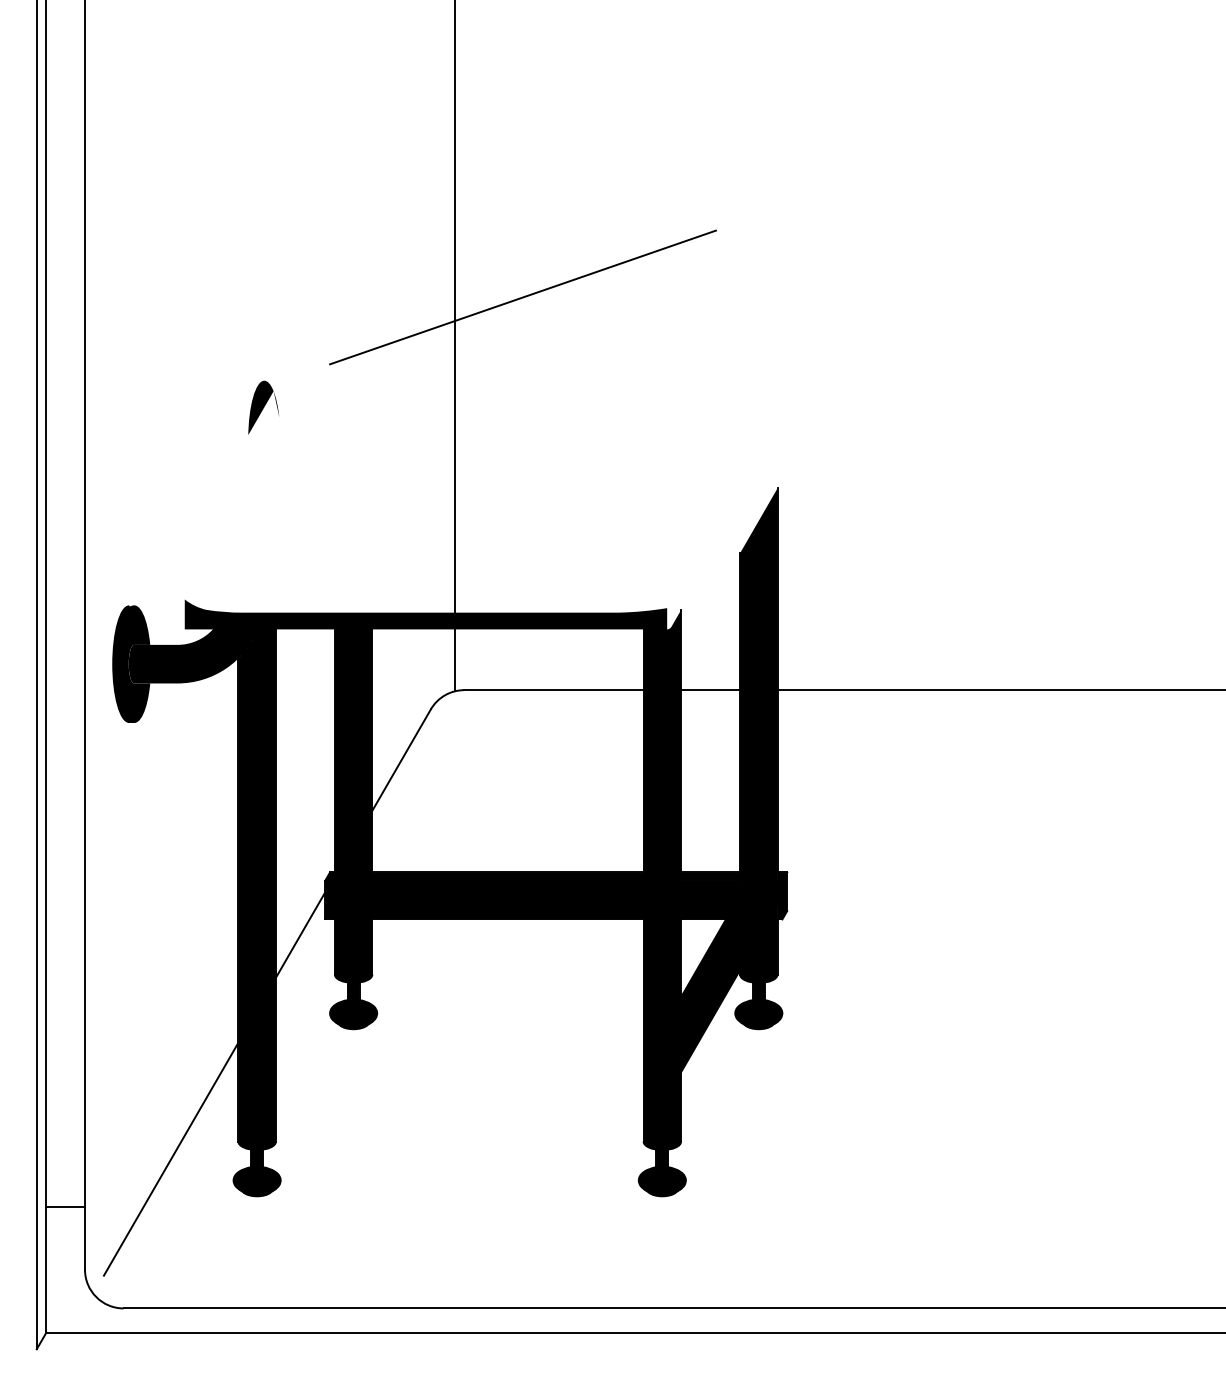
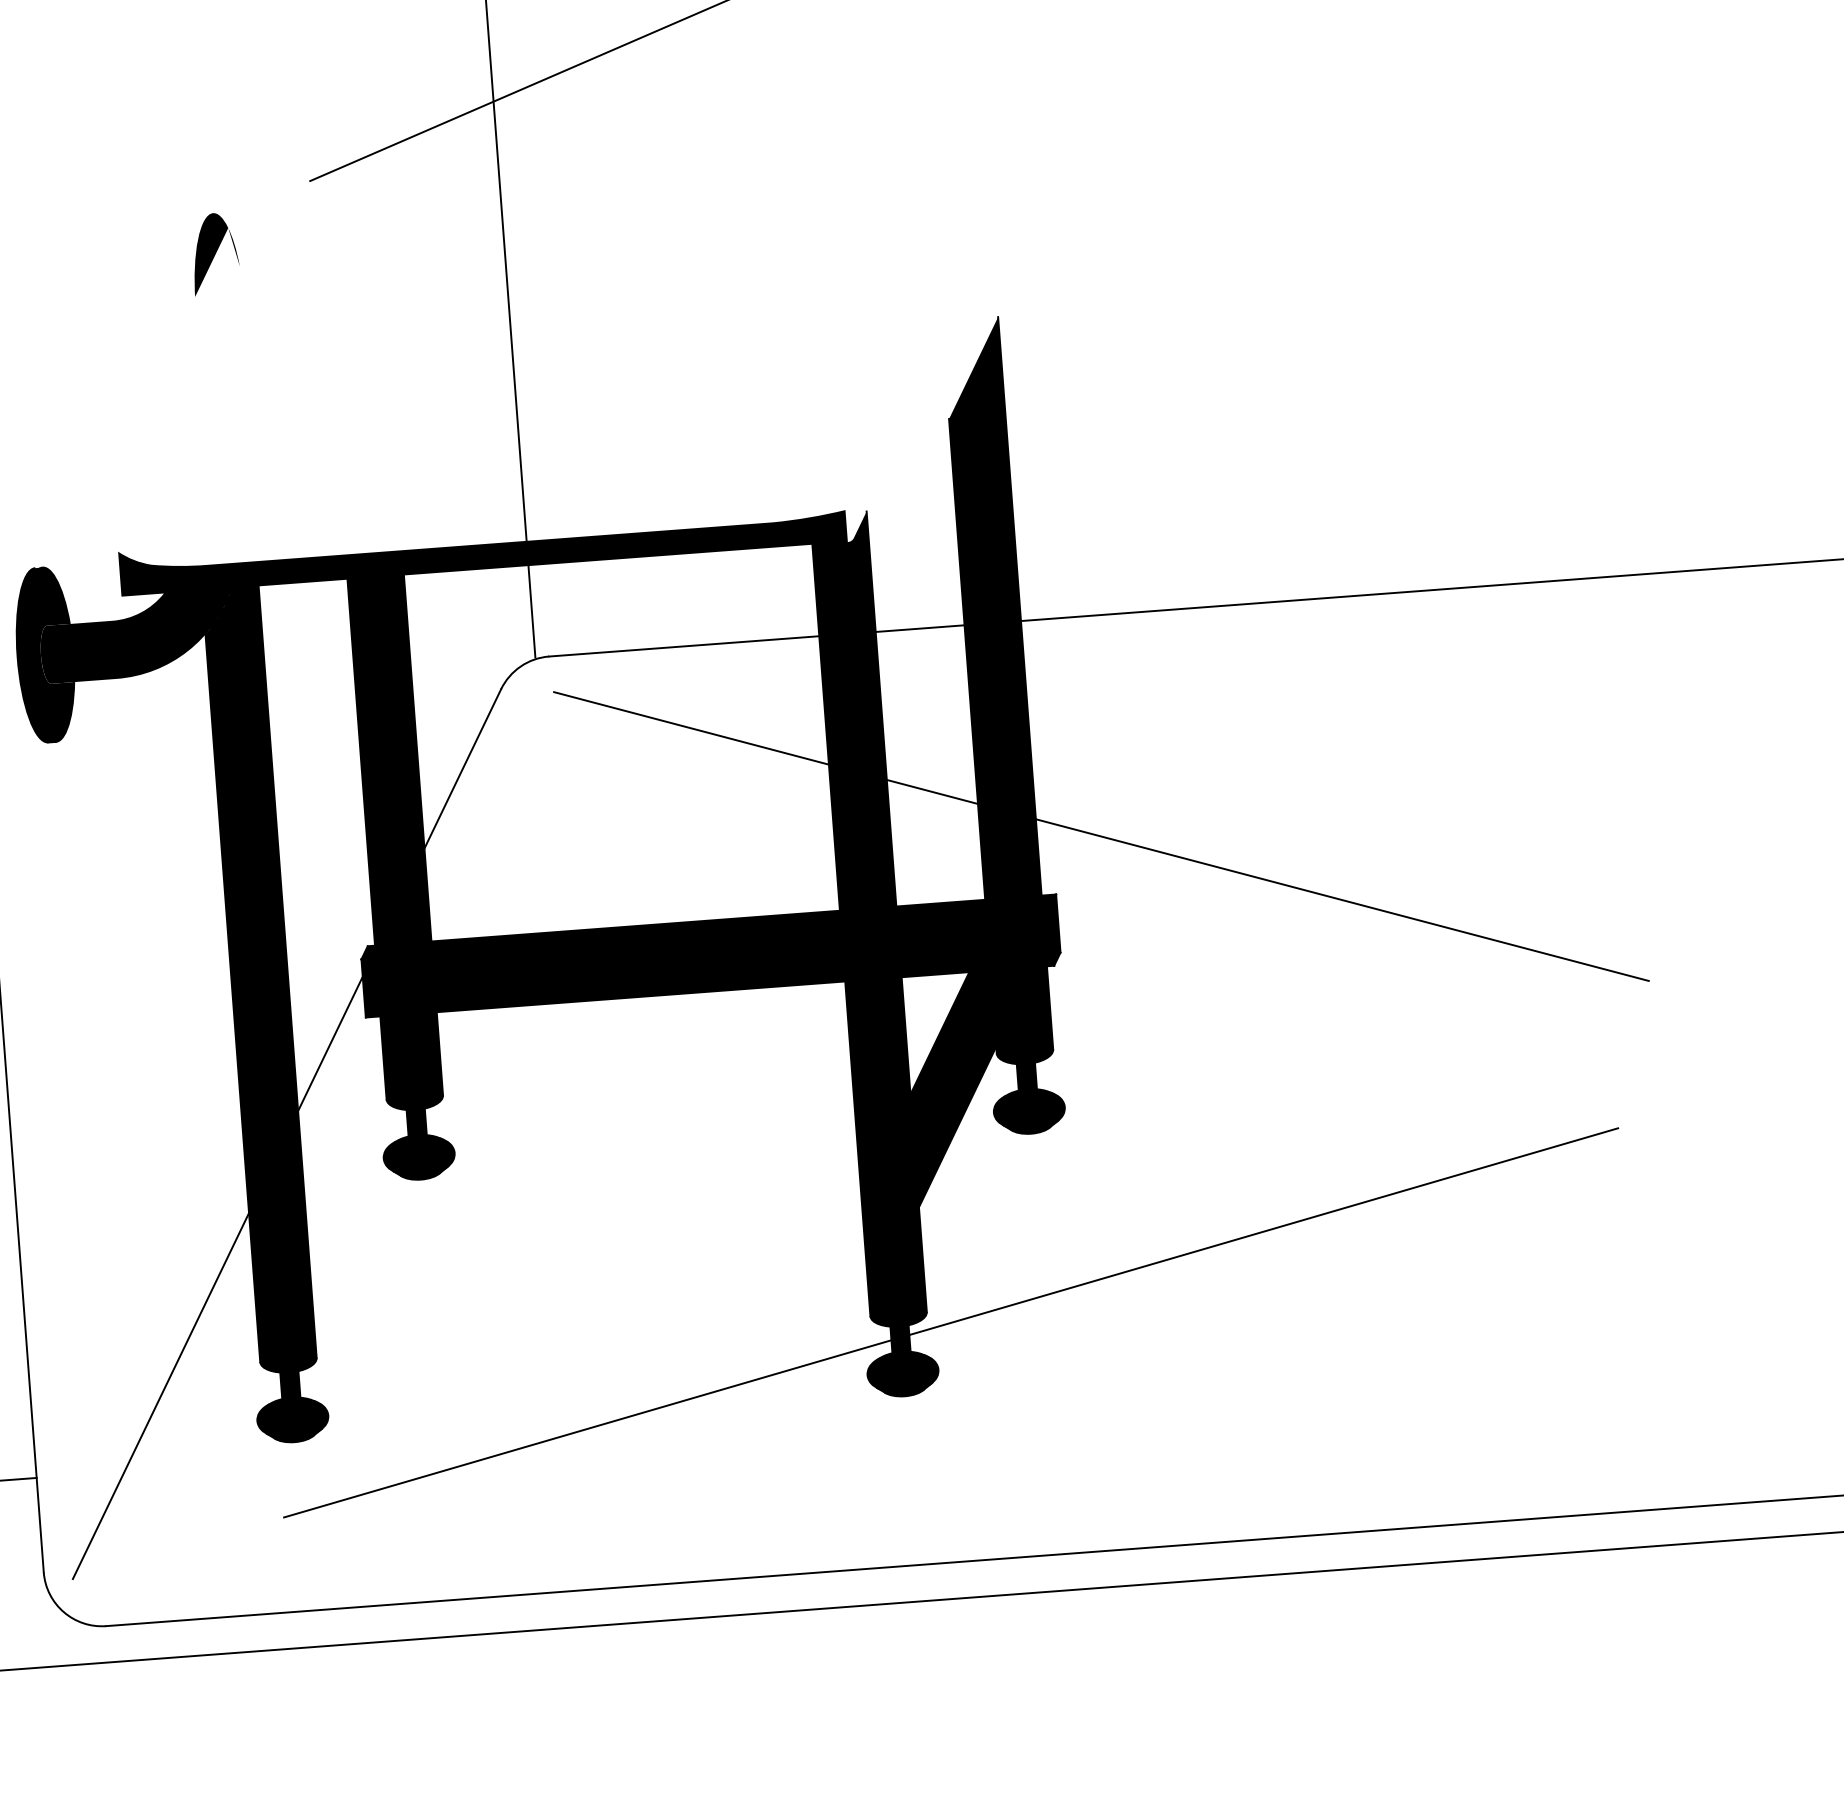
line: (819, 835) -> (1100, 835), added
line: (696, 1149) -> (950, 1321), added

